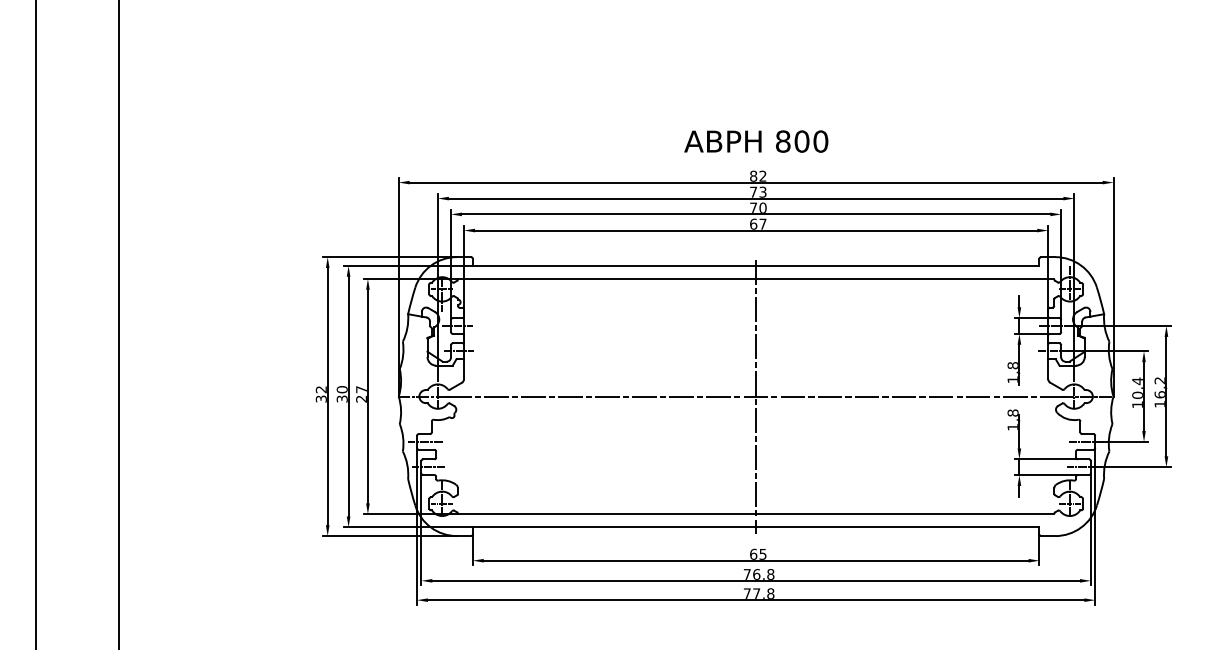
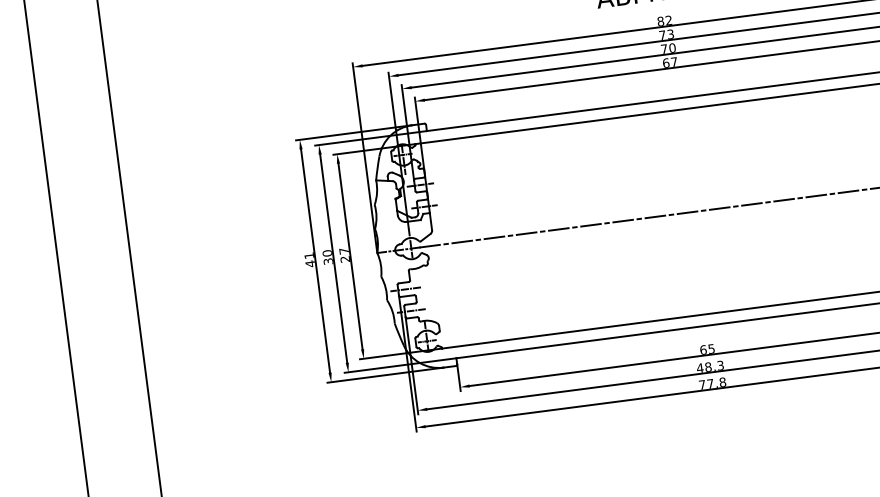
text: (320, 394) -> (309, 260), 32 -> 41
line: (756, 396) -> (688, 212), removed
text: (758, 574) -> (709, 366), 76,8 -> 48,3

